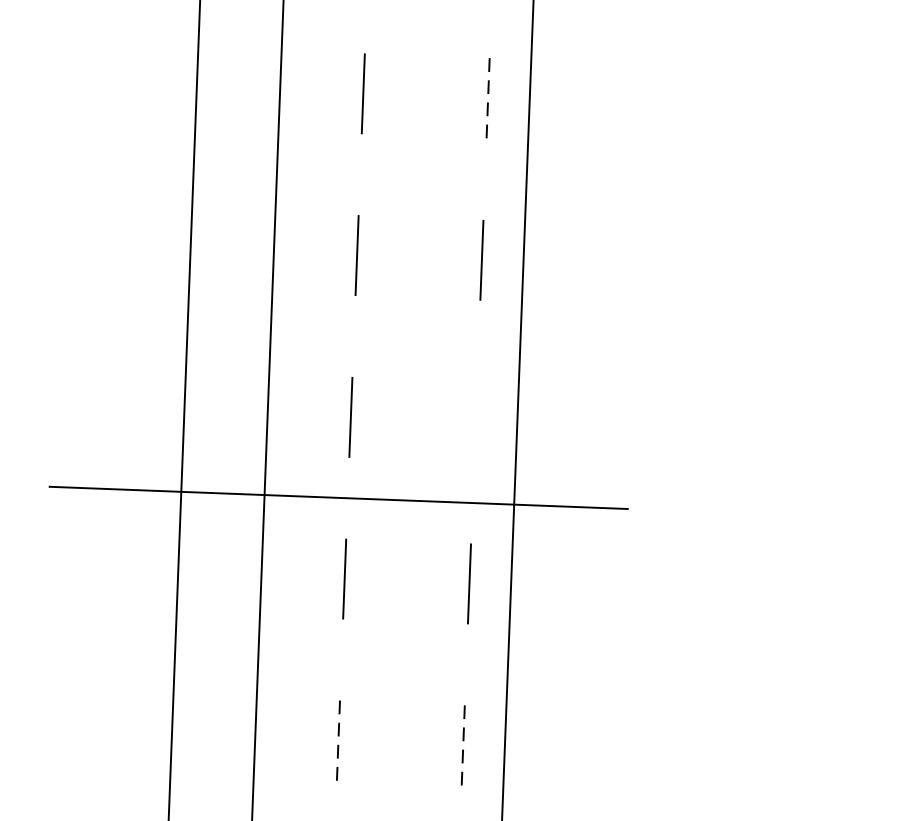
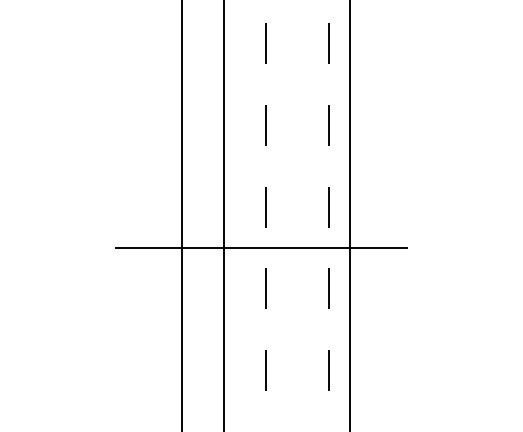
line: (488, 99) -> (329, 43), dashed -> solid
line: (474, 423) -> (328, 207), added
line: (339, 740) -> (266, 370), dashed -> solid
line: (463, 744) -> (329, 370), dashed -> solid

